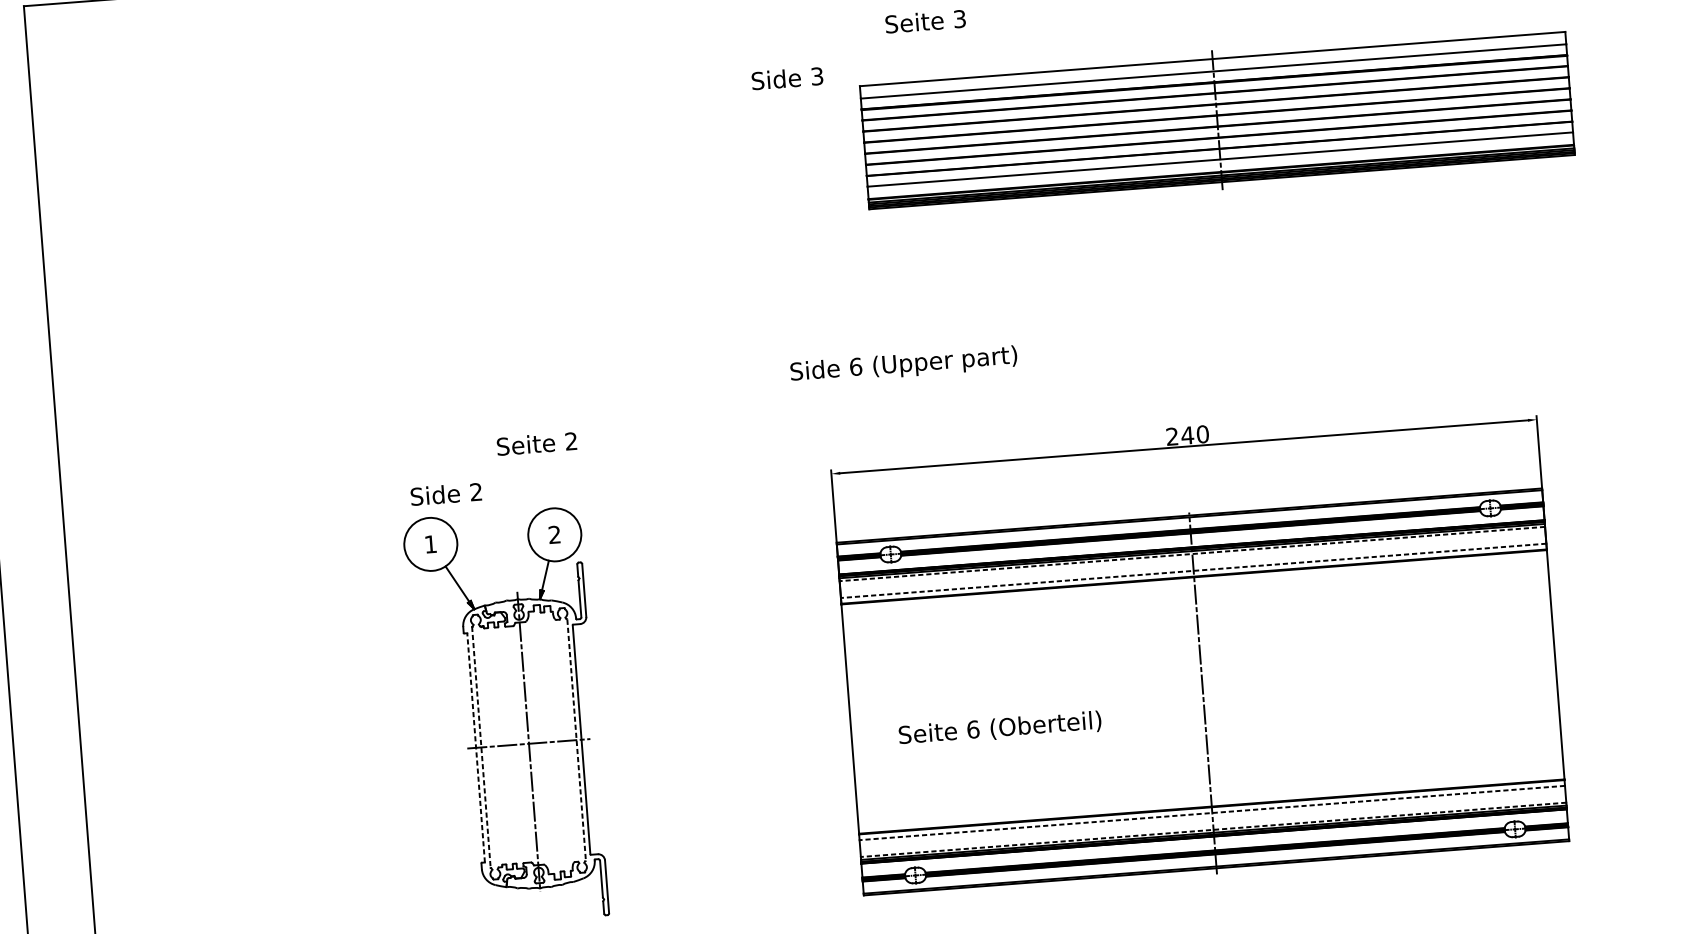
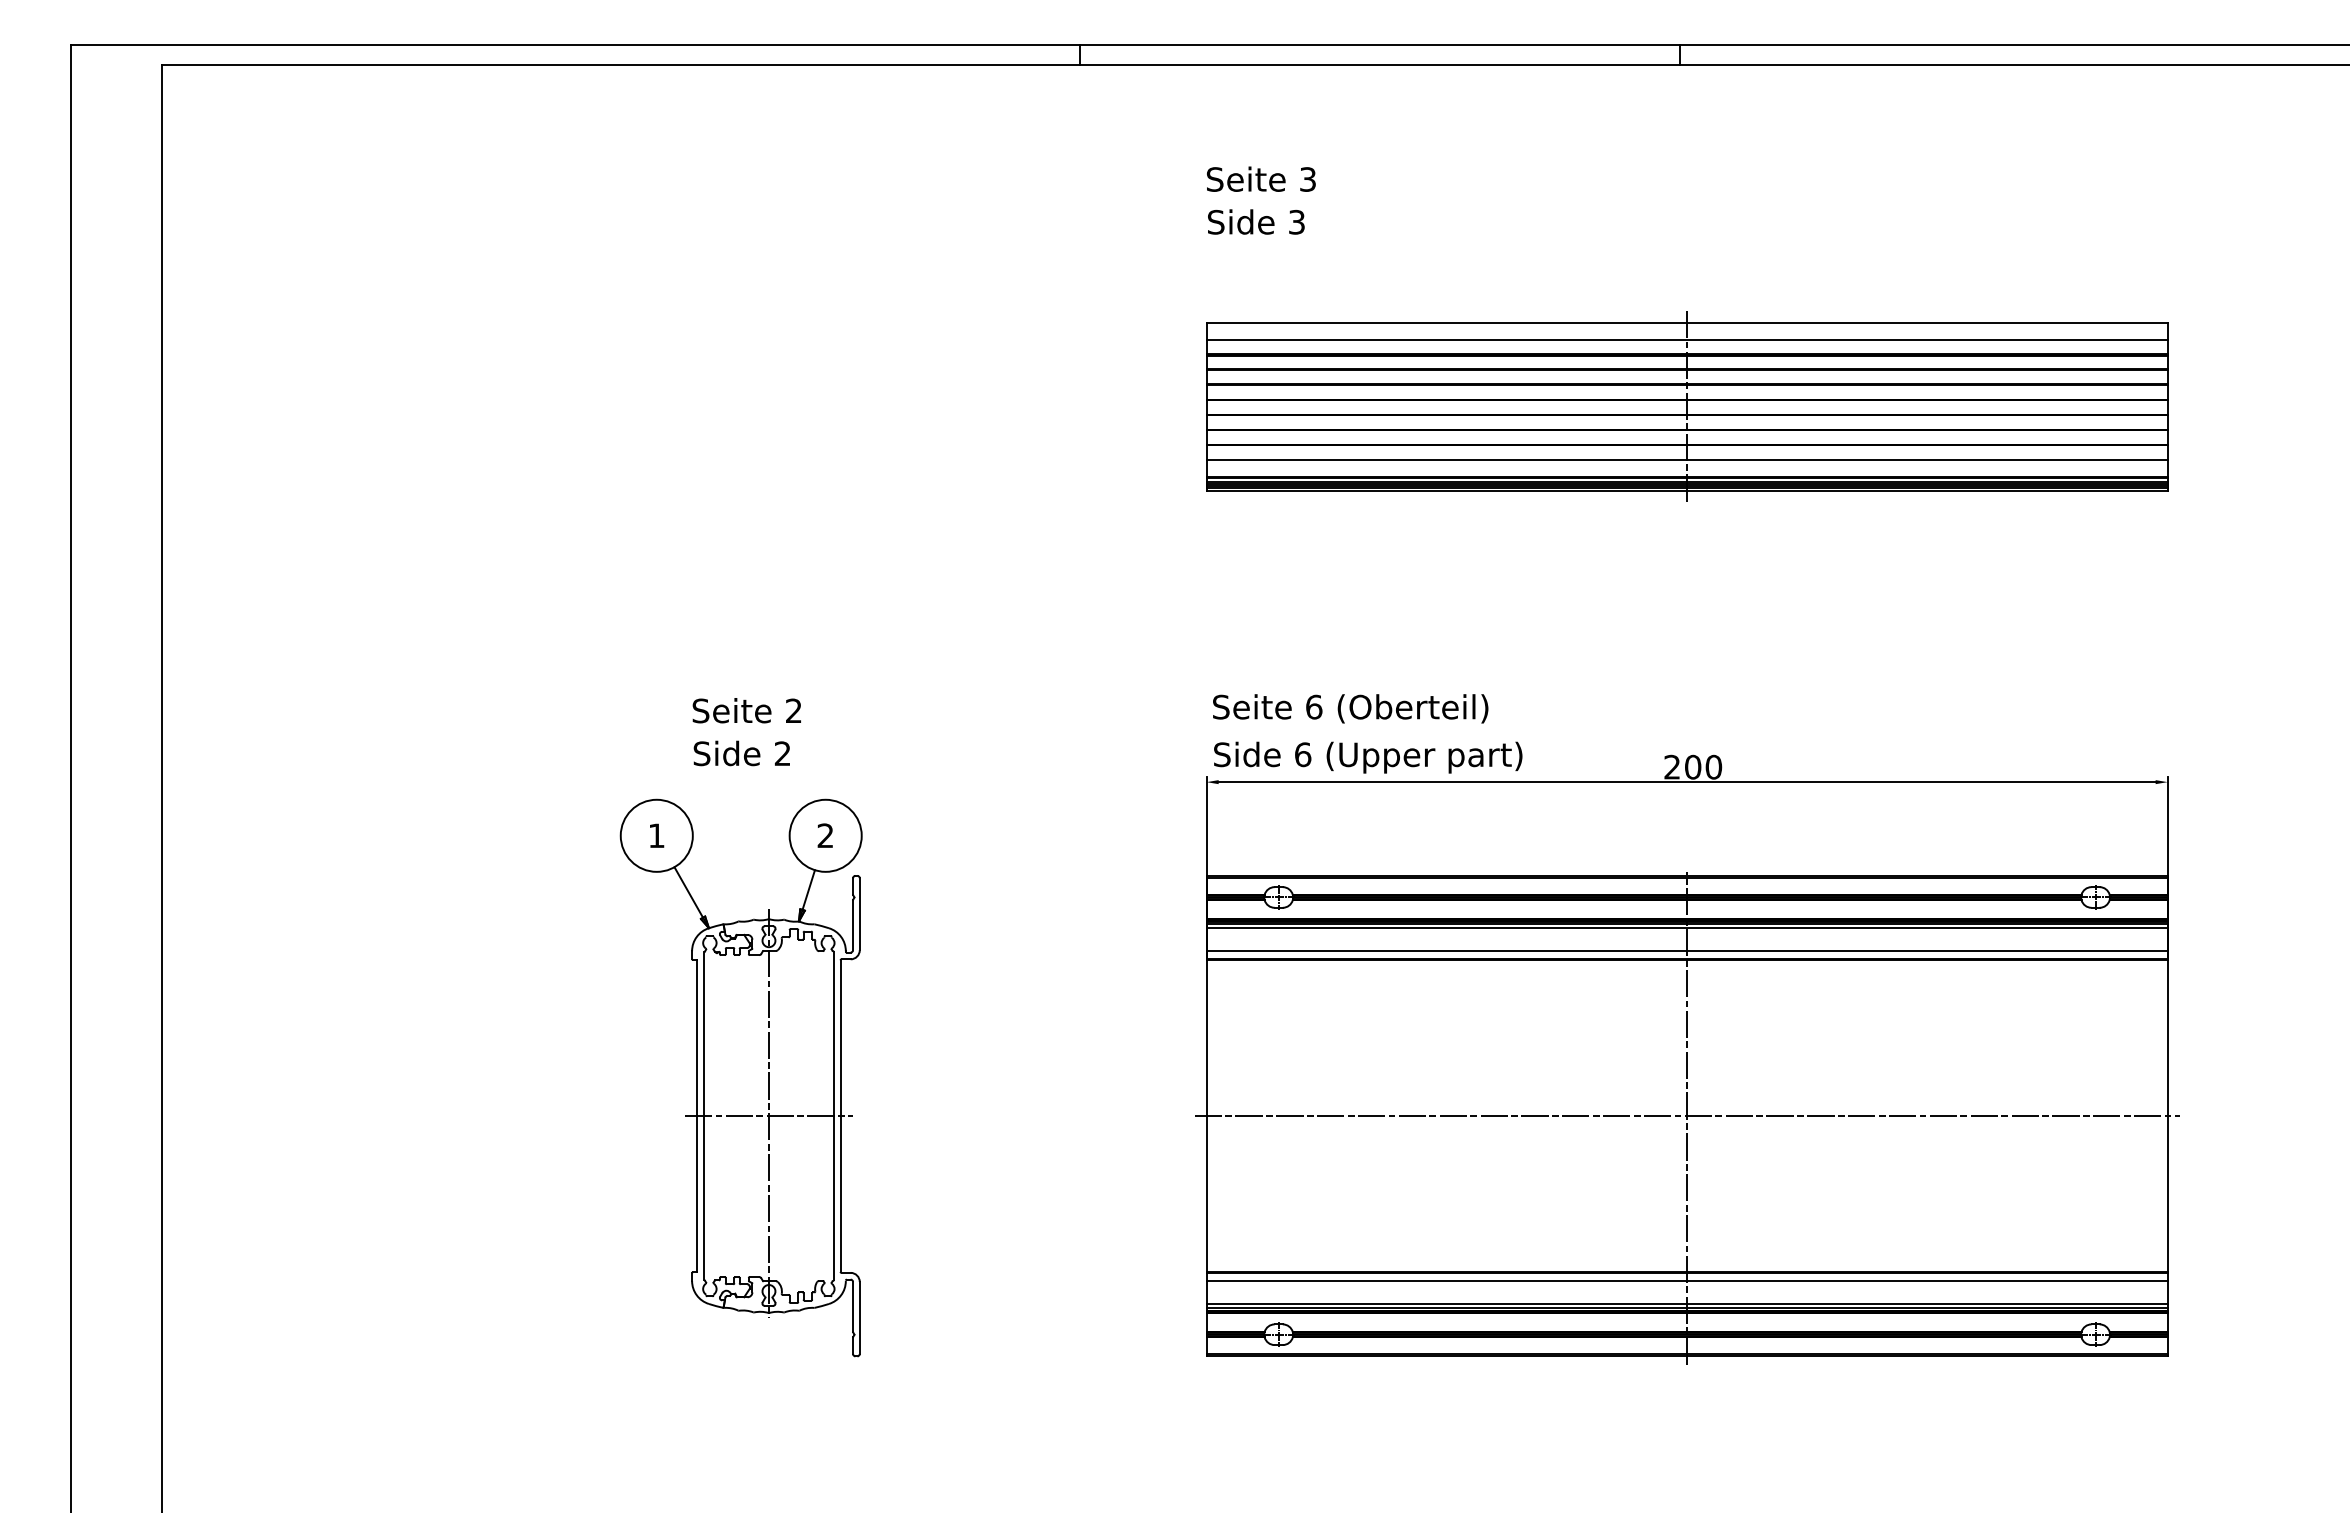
text: (925, 20) -> (1261, 178), moved
text: (787, 78) -> (1256, 221), moved
part: (1217, 120) -> (1687, 406), moved
text: (904, 365) -> (1368, 757), moved
text: (1187, 435) -> (1692, 766), 240 -> 200
text: (536, 443) -> (746, 710), moved
text: (445, 494) -> (741, 753), moved
line: (1192, 554) -> (1687, 928), dashed -> solid
line: (1193, 571) -> (1687, 951), dashed -> solid
line: (1202, 692) -> (1686, 1116), added
text: (1000, 728) -> (1350, 708), moved
line: (576, 740) -> (833, 1116), dashed -> solid
line: (475, 747) -> (696, 1115), dashed -> solid
line: (481, 747) -> (704, 1116), dashed -> solid
line: (1212, 813) -> (1687, 1281), dashed -> solid
line: (1213, 829) -> (1687, 1303), dashed -> solid

